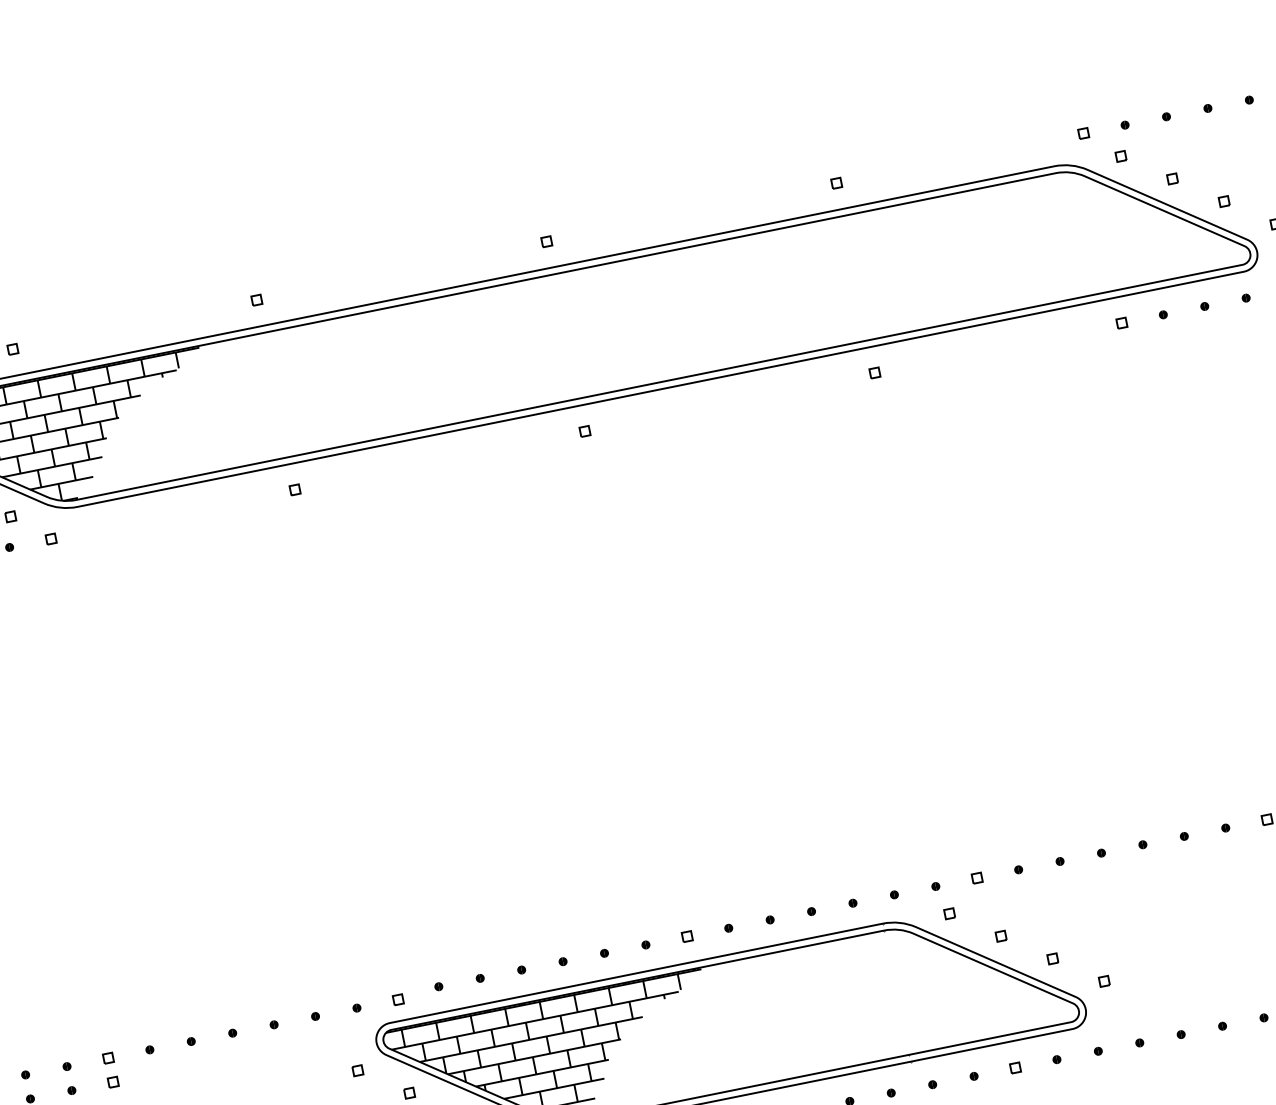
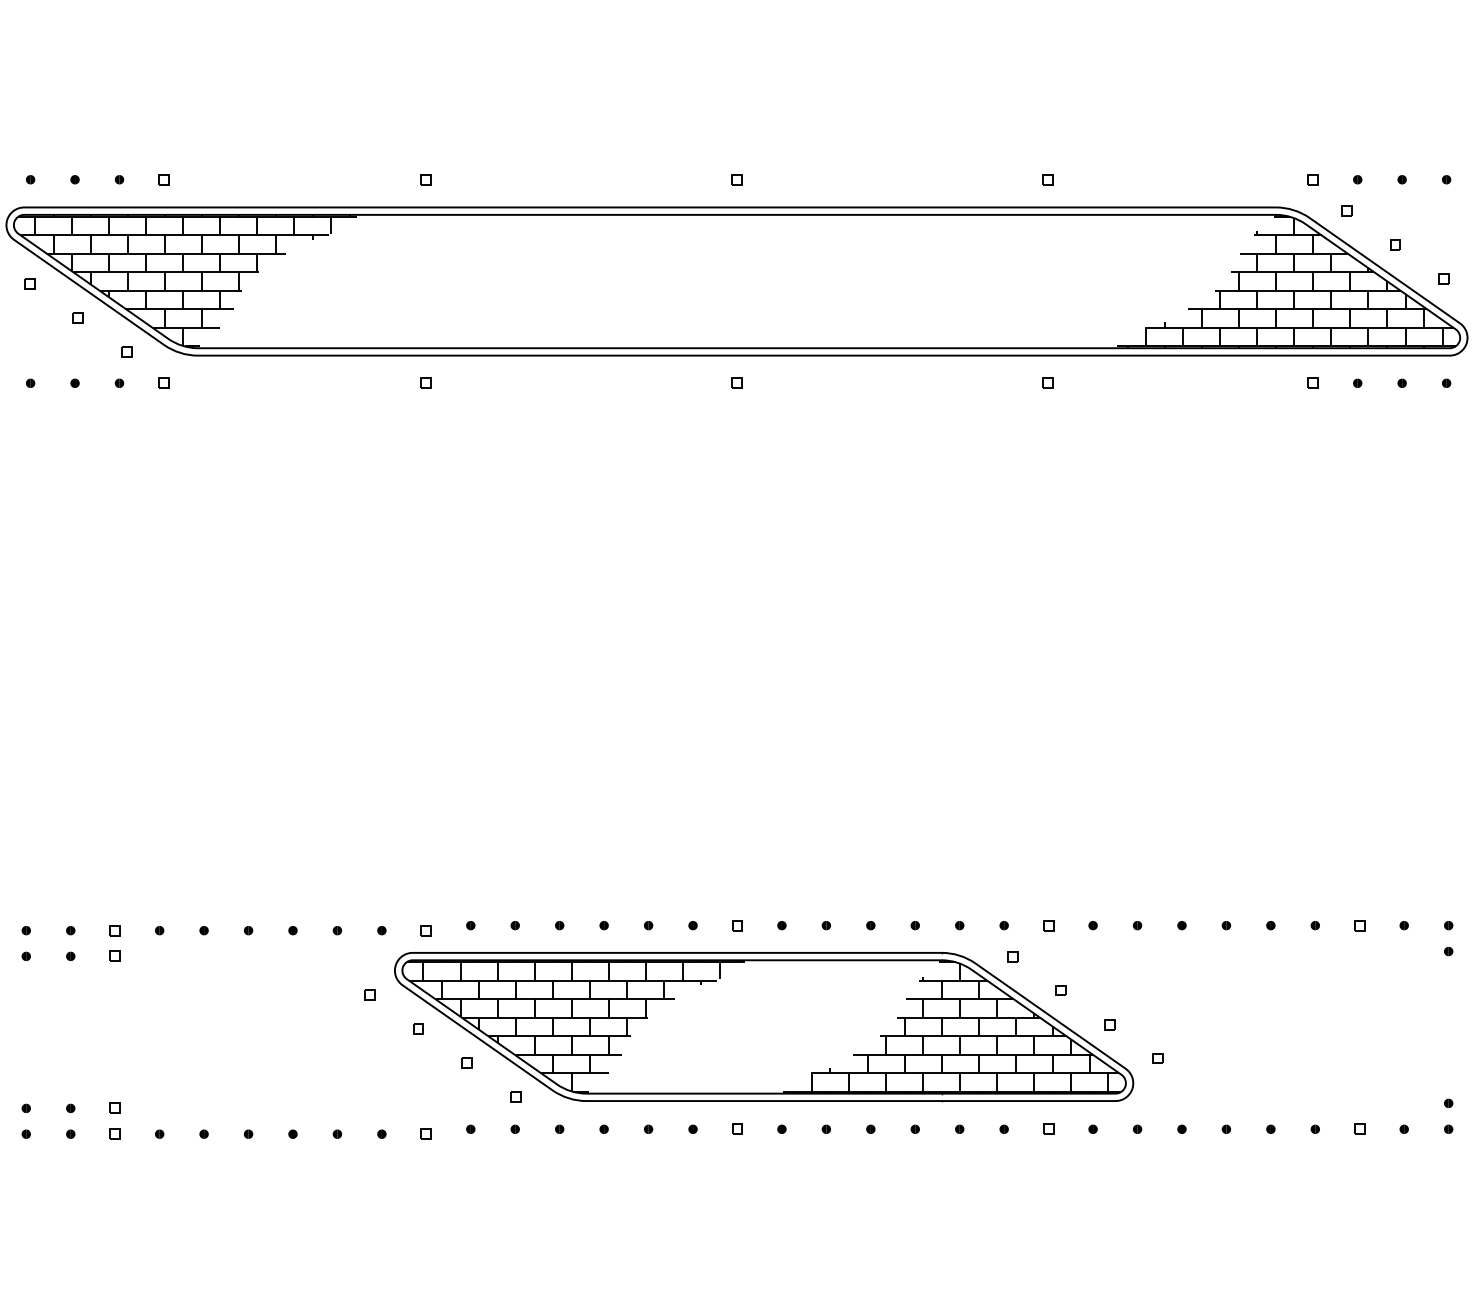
hatch: (1077, 233) -> (1286, 281), added
hatch: (905, 990) -> (951, 1026), added

